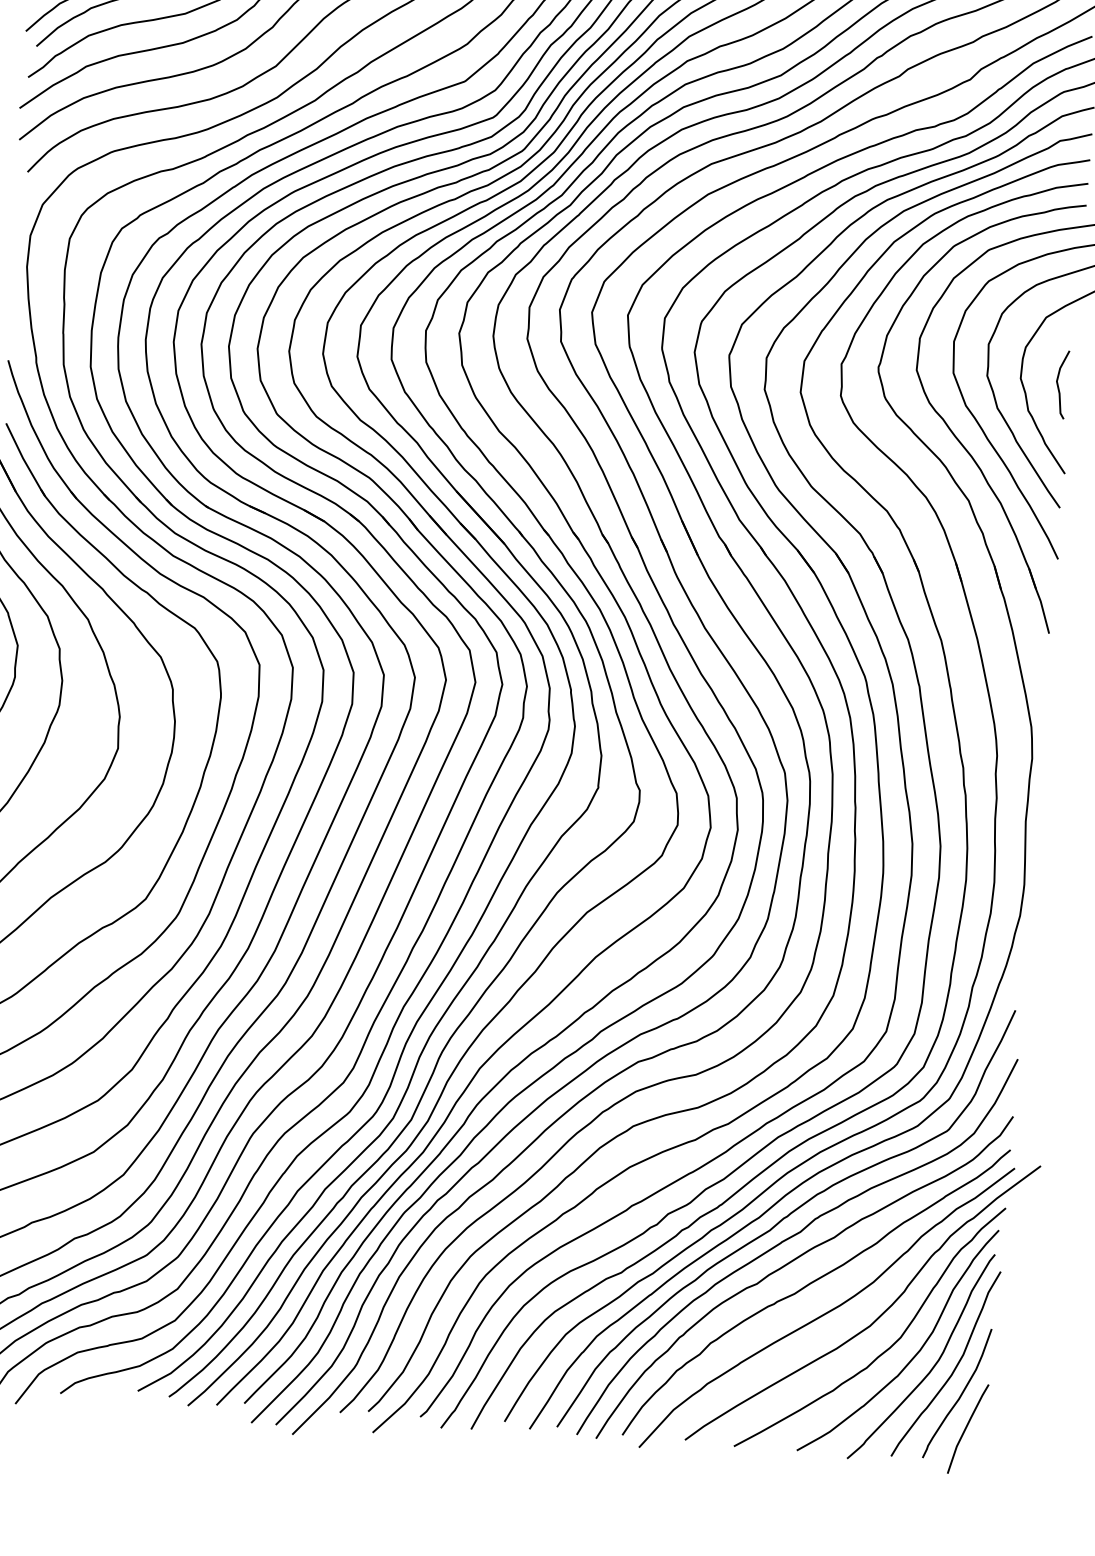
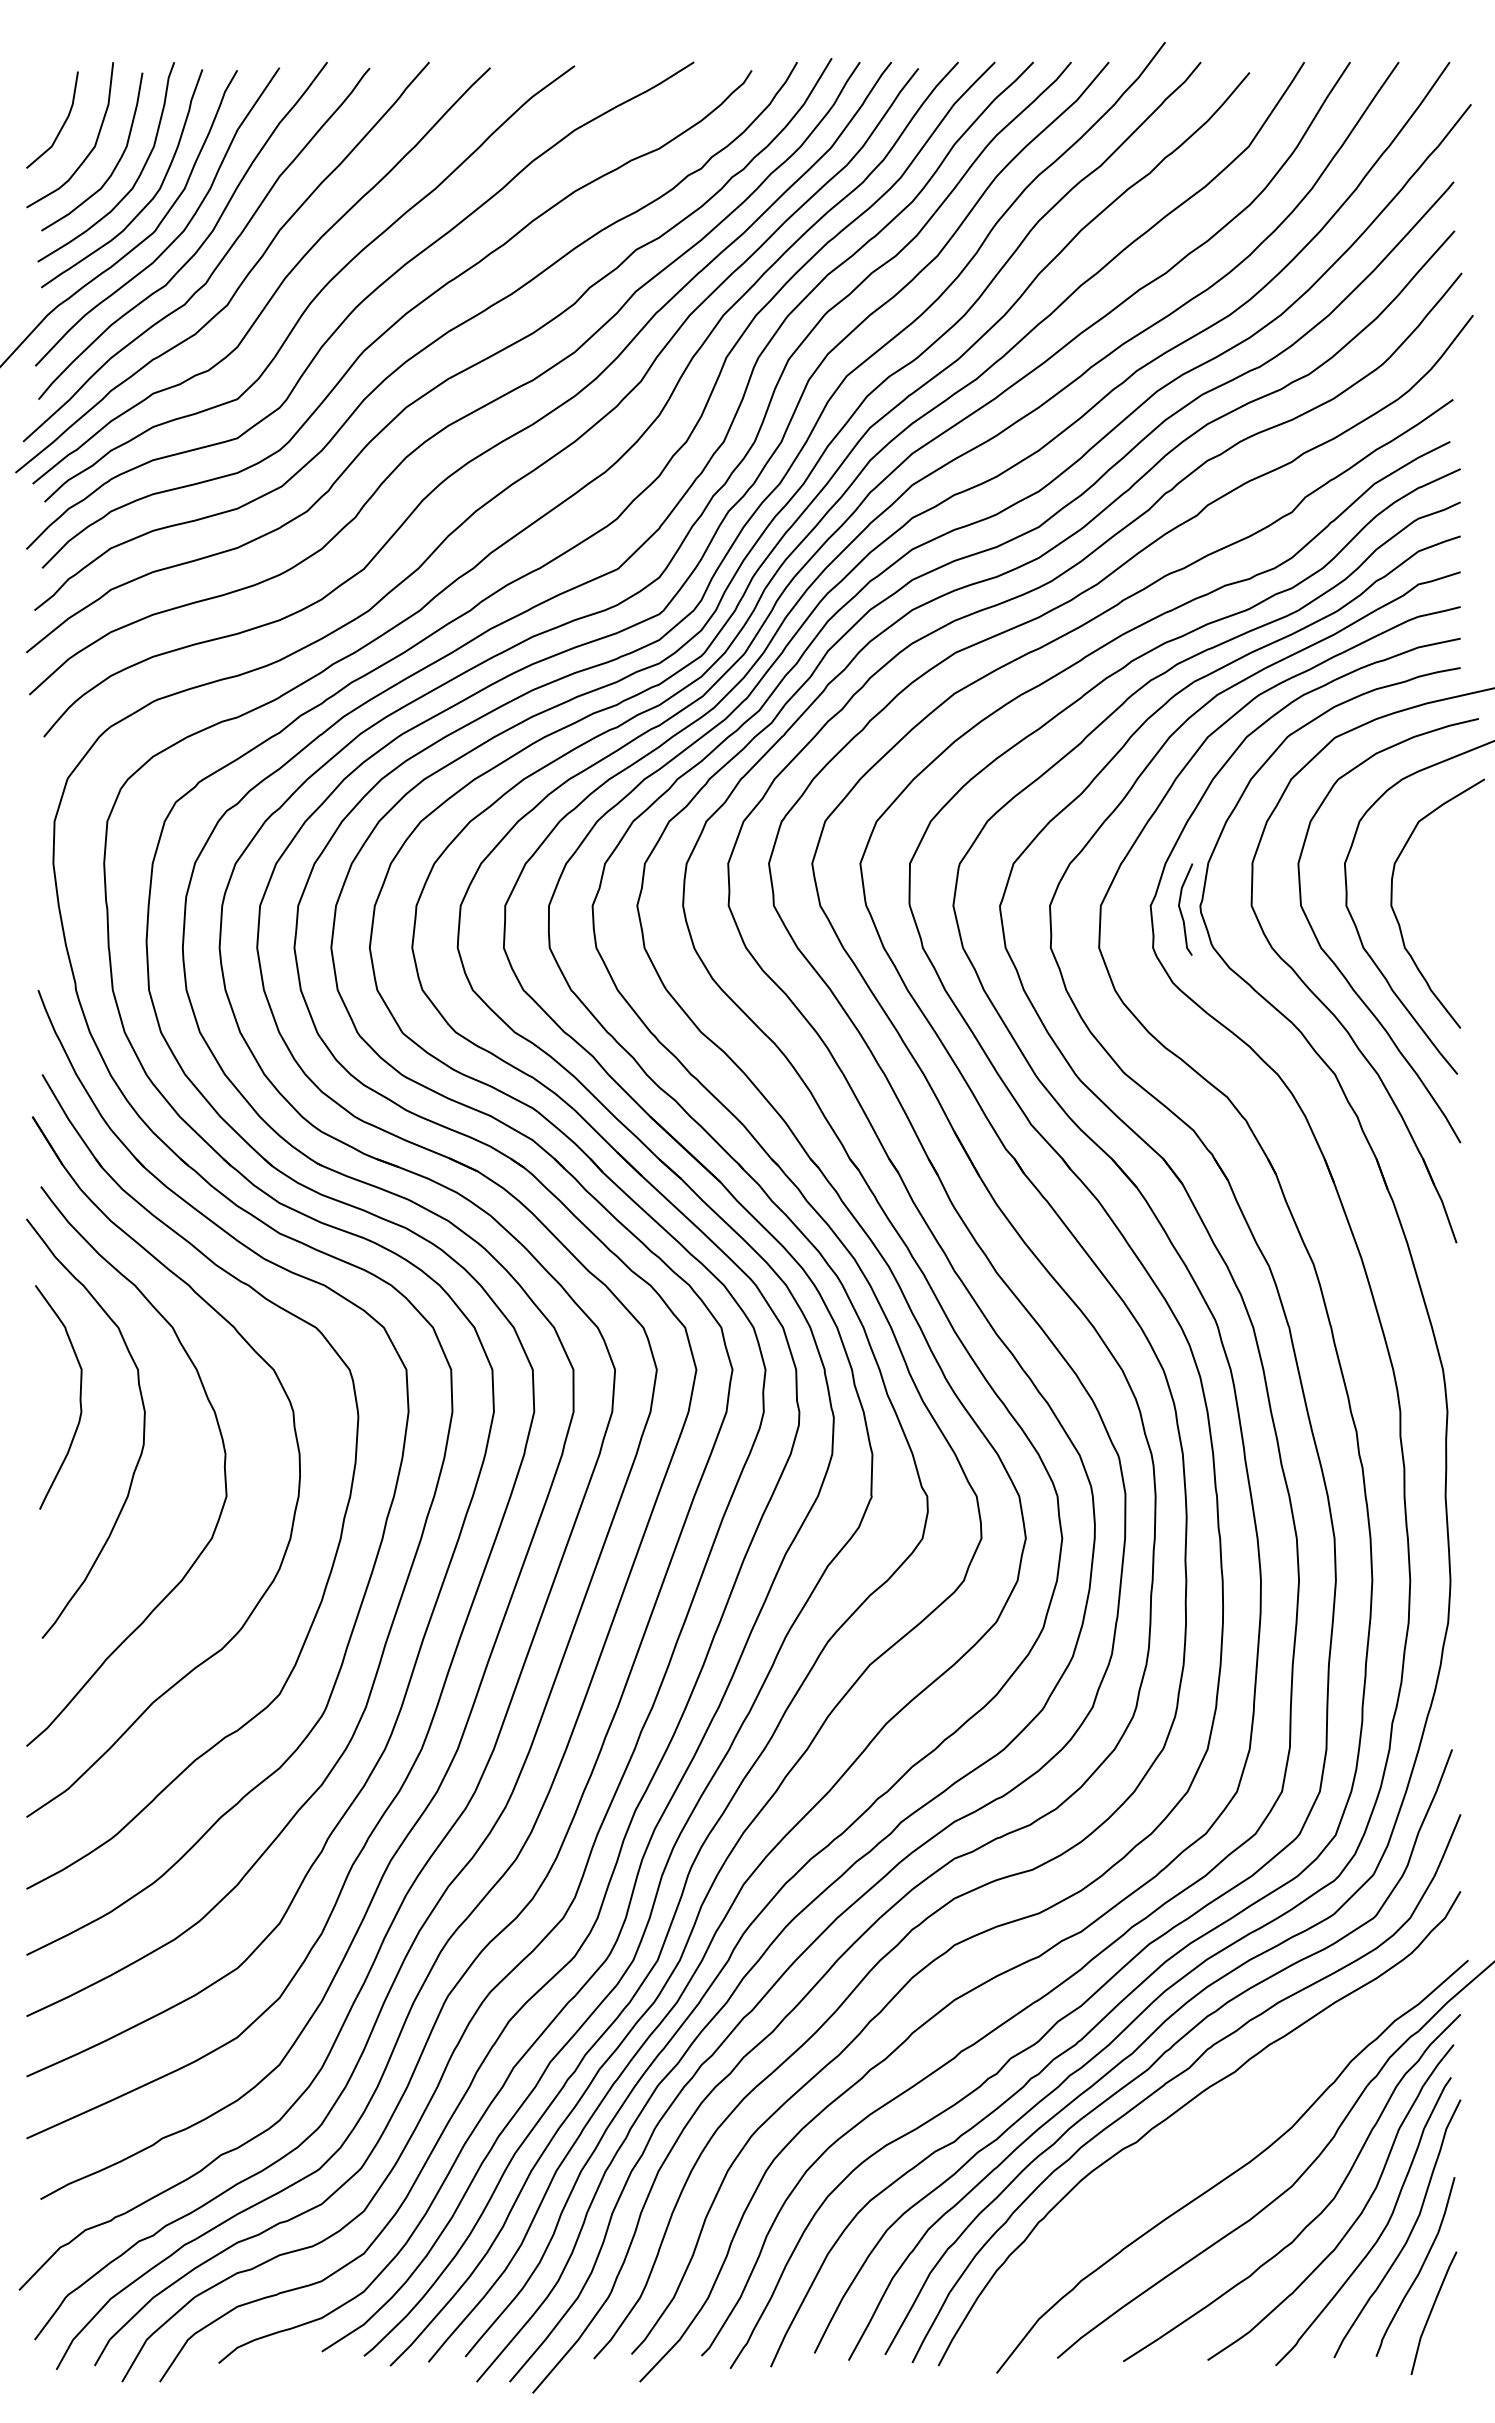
curve: (1058, 385) -> (1181, 910), moved
curve: (812, 1283) -> (1210, 2135), removed

